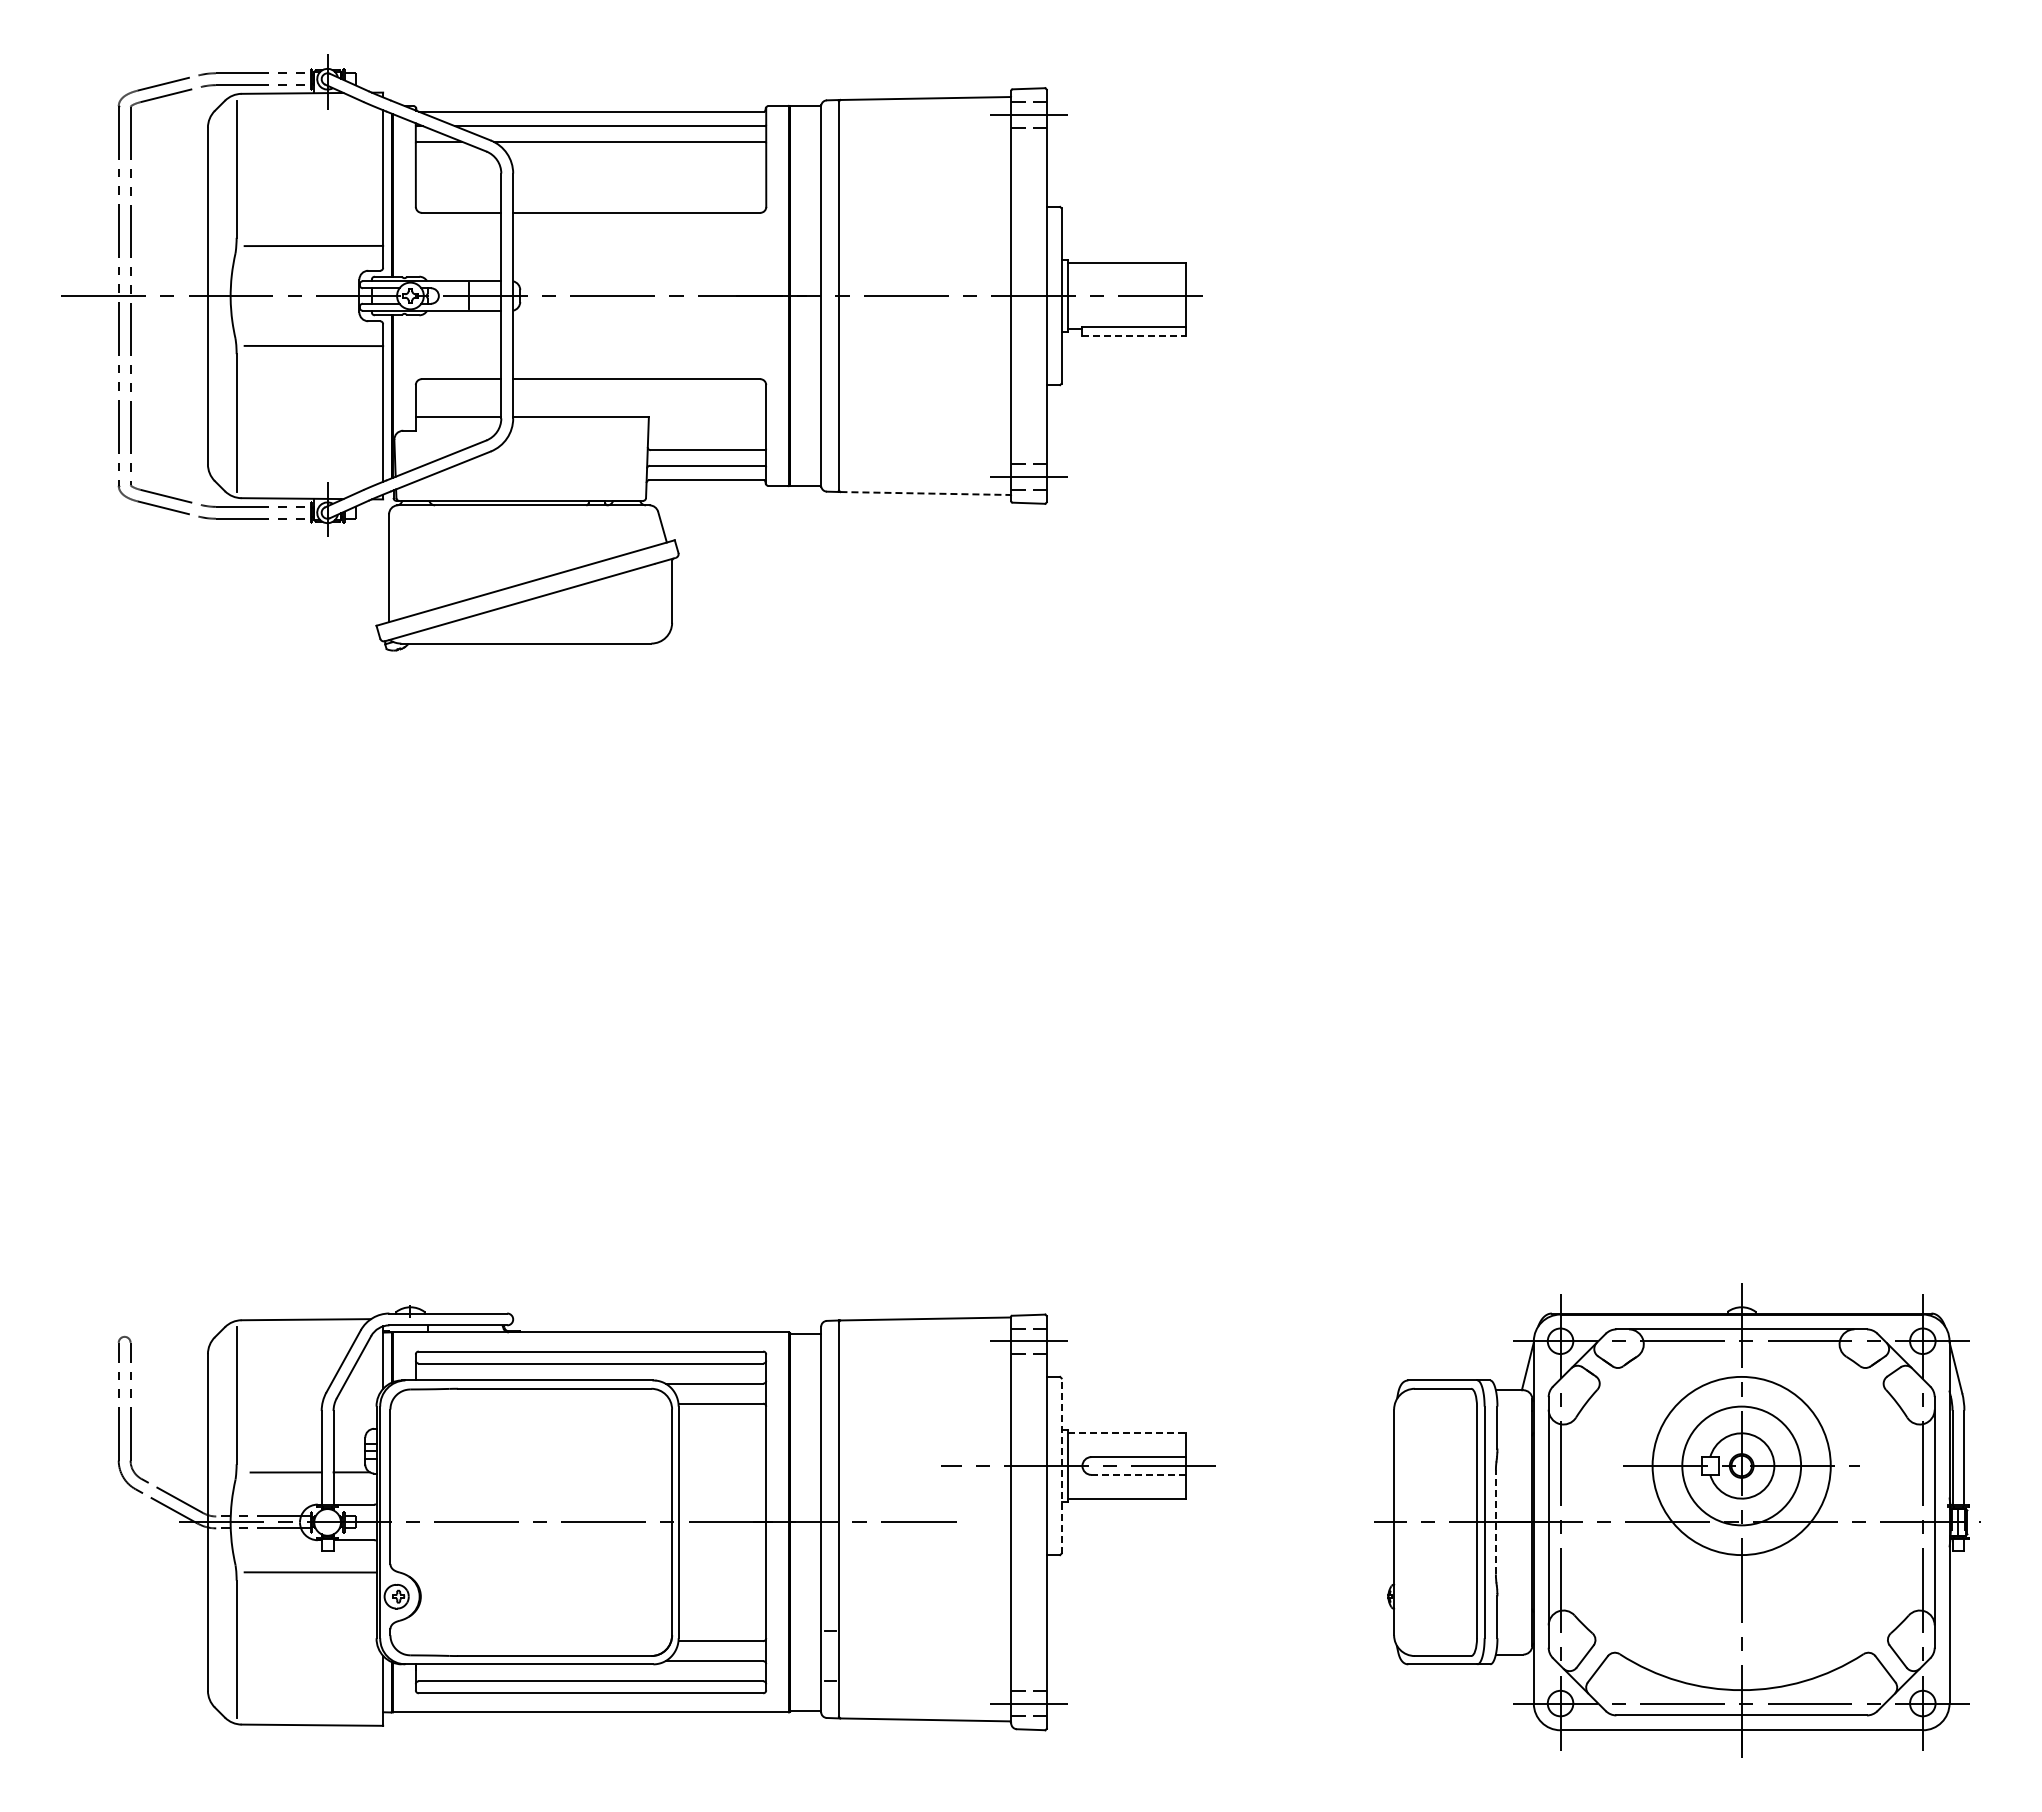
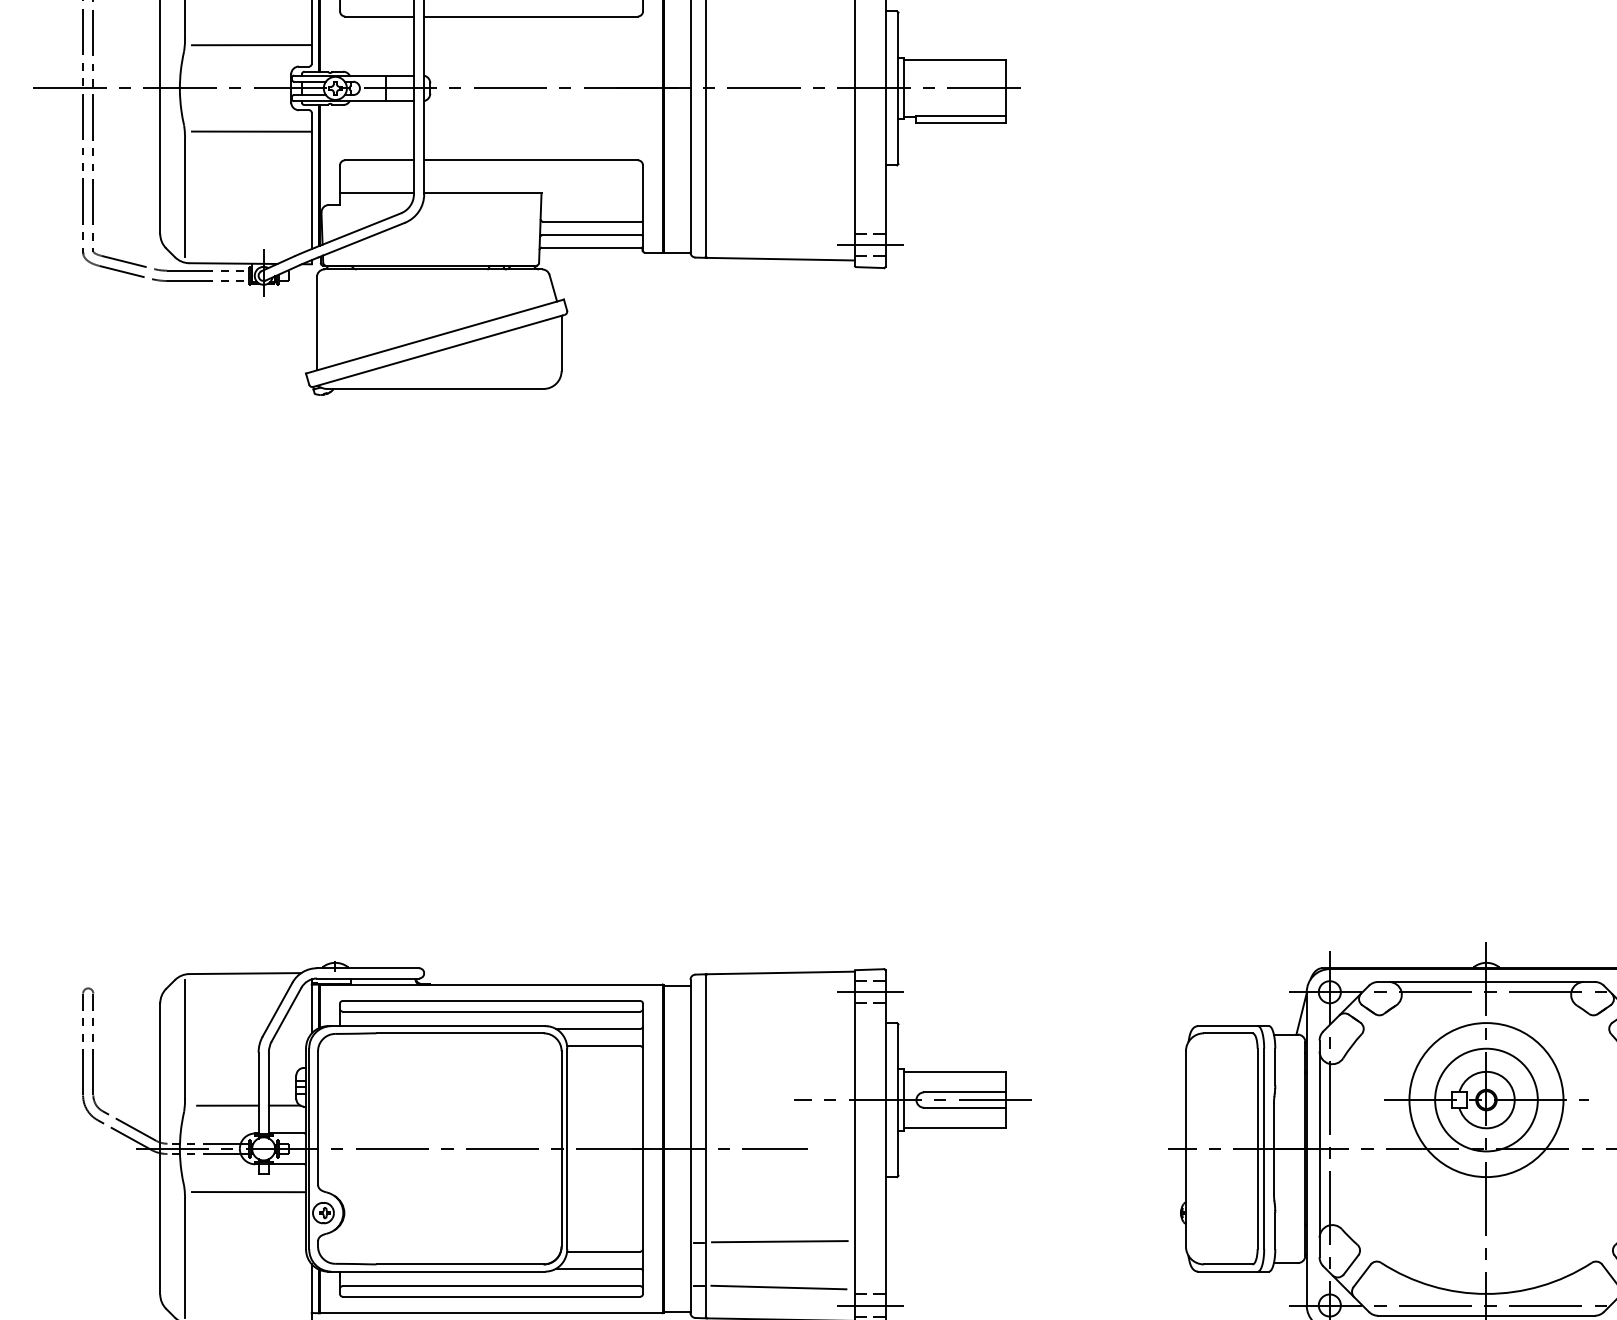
line: (1134, 336) -> (961, 123), dashed -> solid
line: (925, 493) -> (780, 259), dashed -> solid
line: (1127, 1433) -> (955, 1071), dashed -> solid
line: (1061, 1466) -> (898, 1100), dashed -> solid
line: (1138, 1474) -> (964, 1107), dashed -> solid
line: (1495, 1522) -> (1273, 1148), dashed -> solid
line: (924, 1629) -> (779, 1241), added
line: (923, 1682) -> (778, 1287), added

